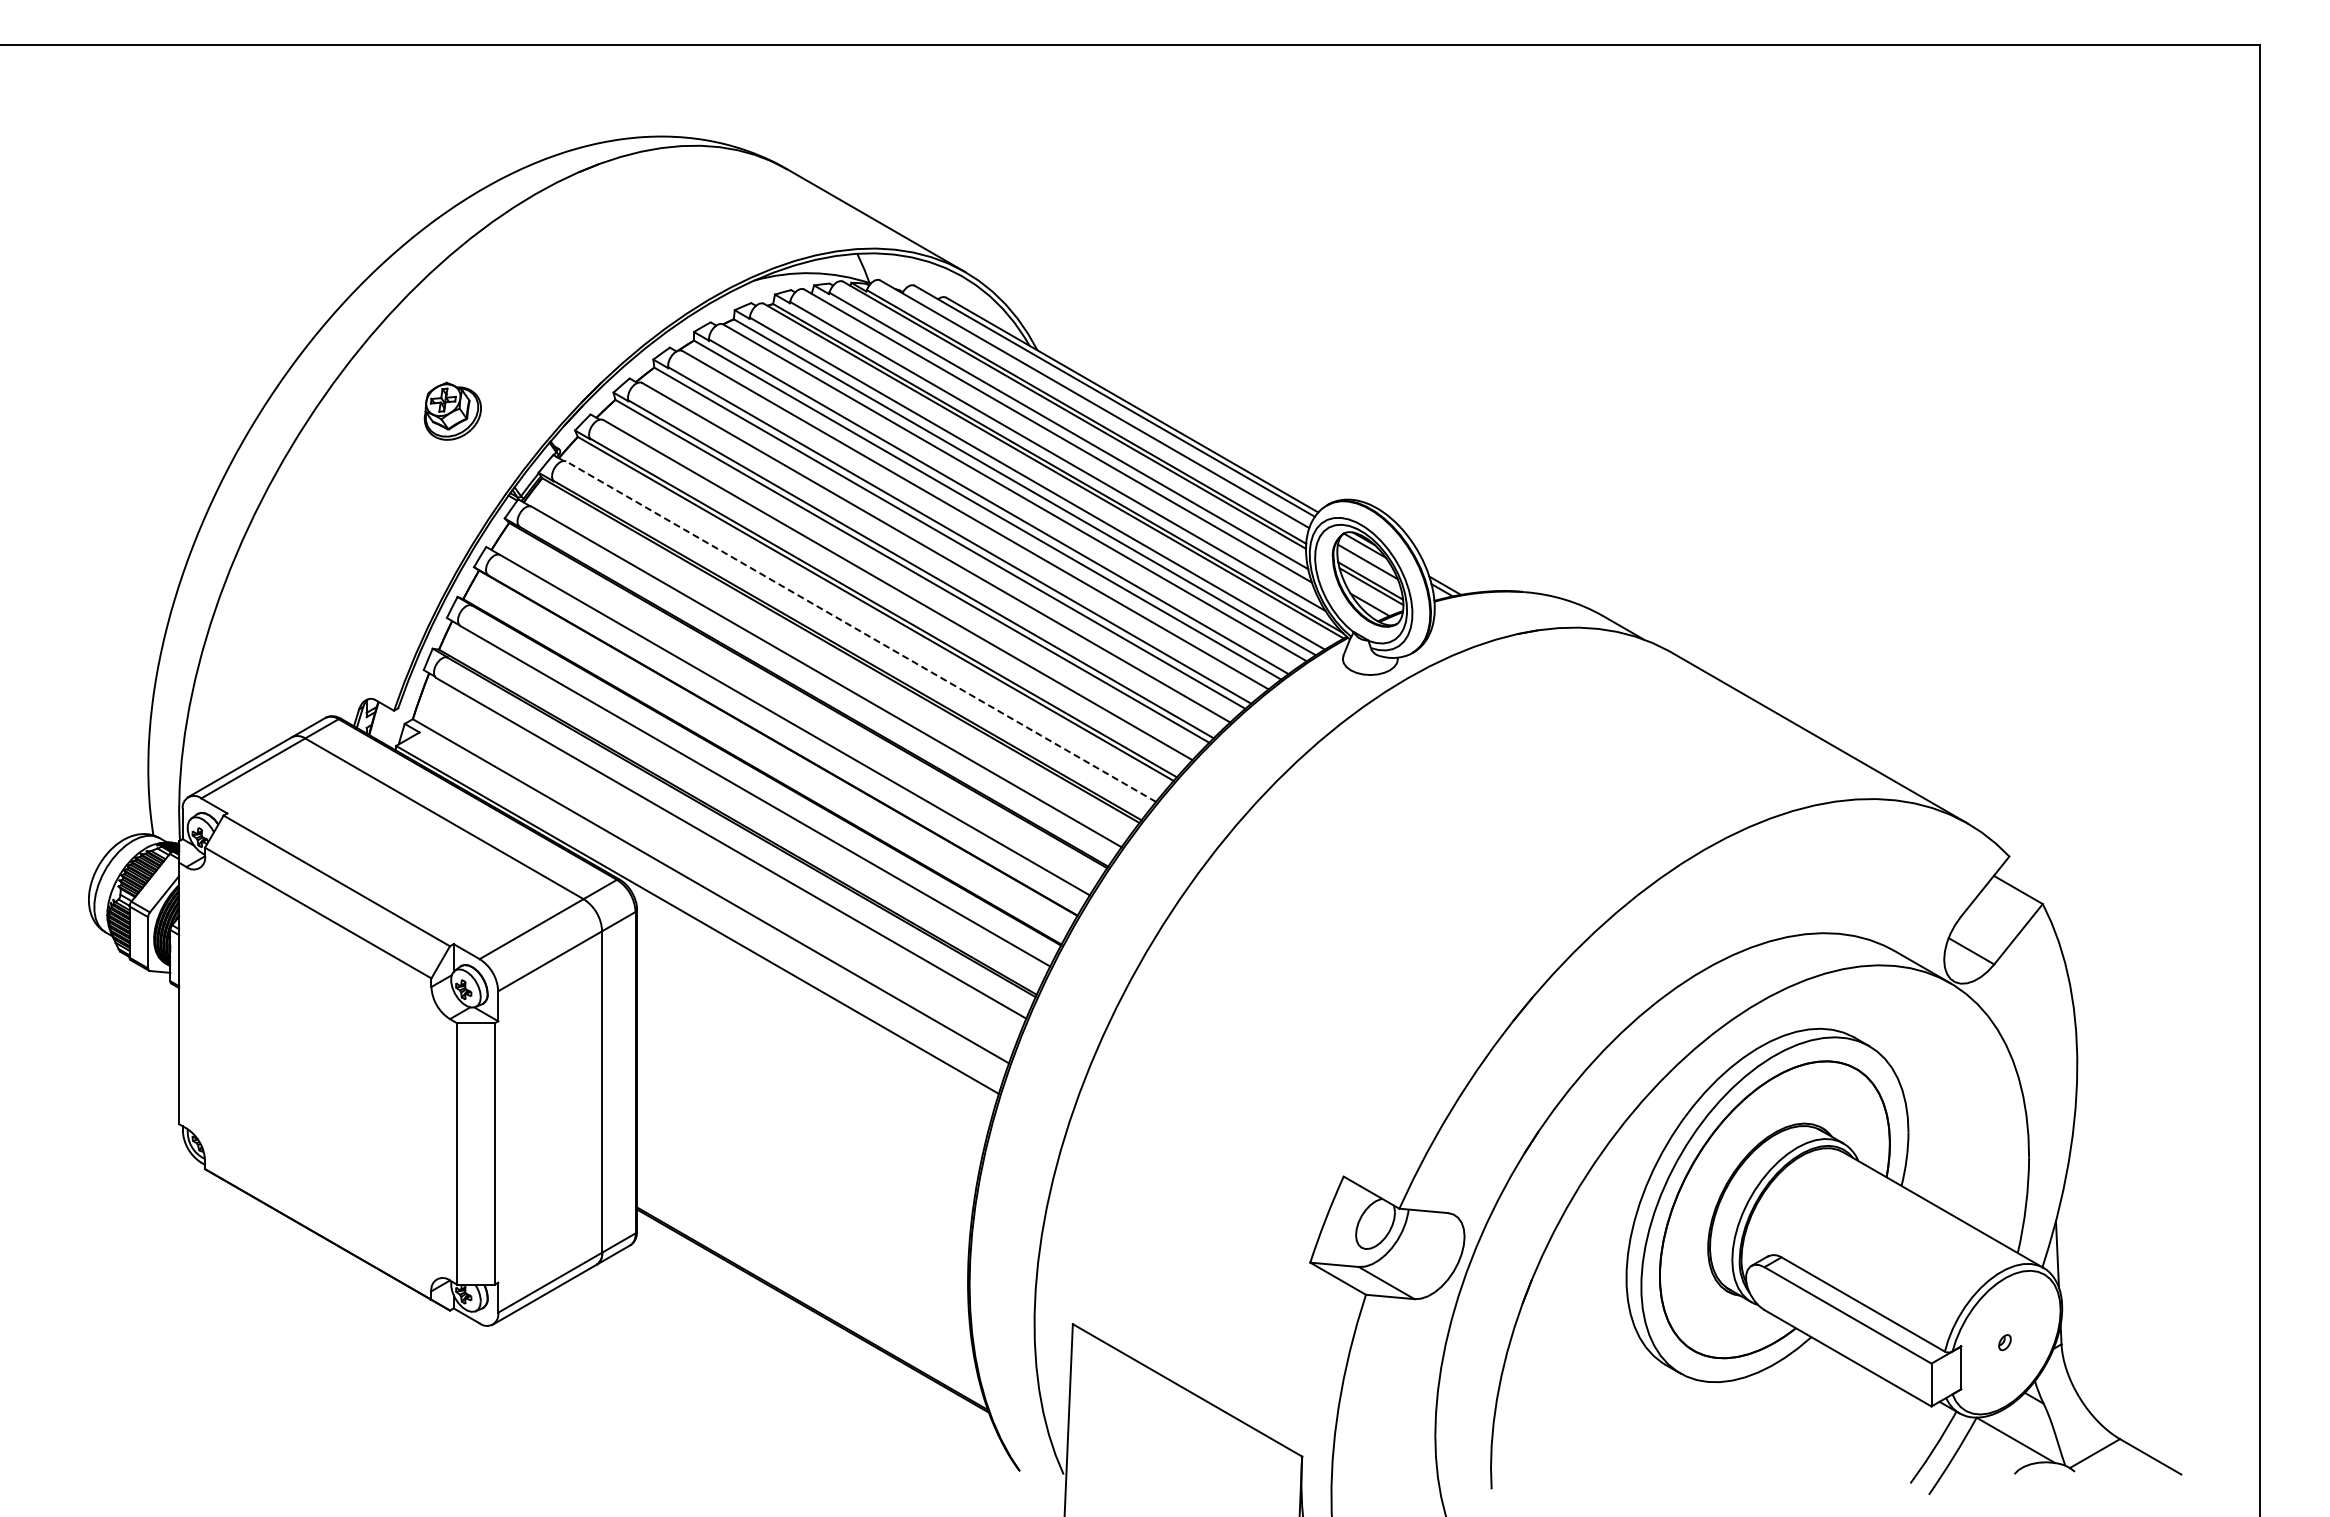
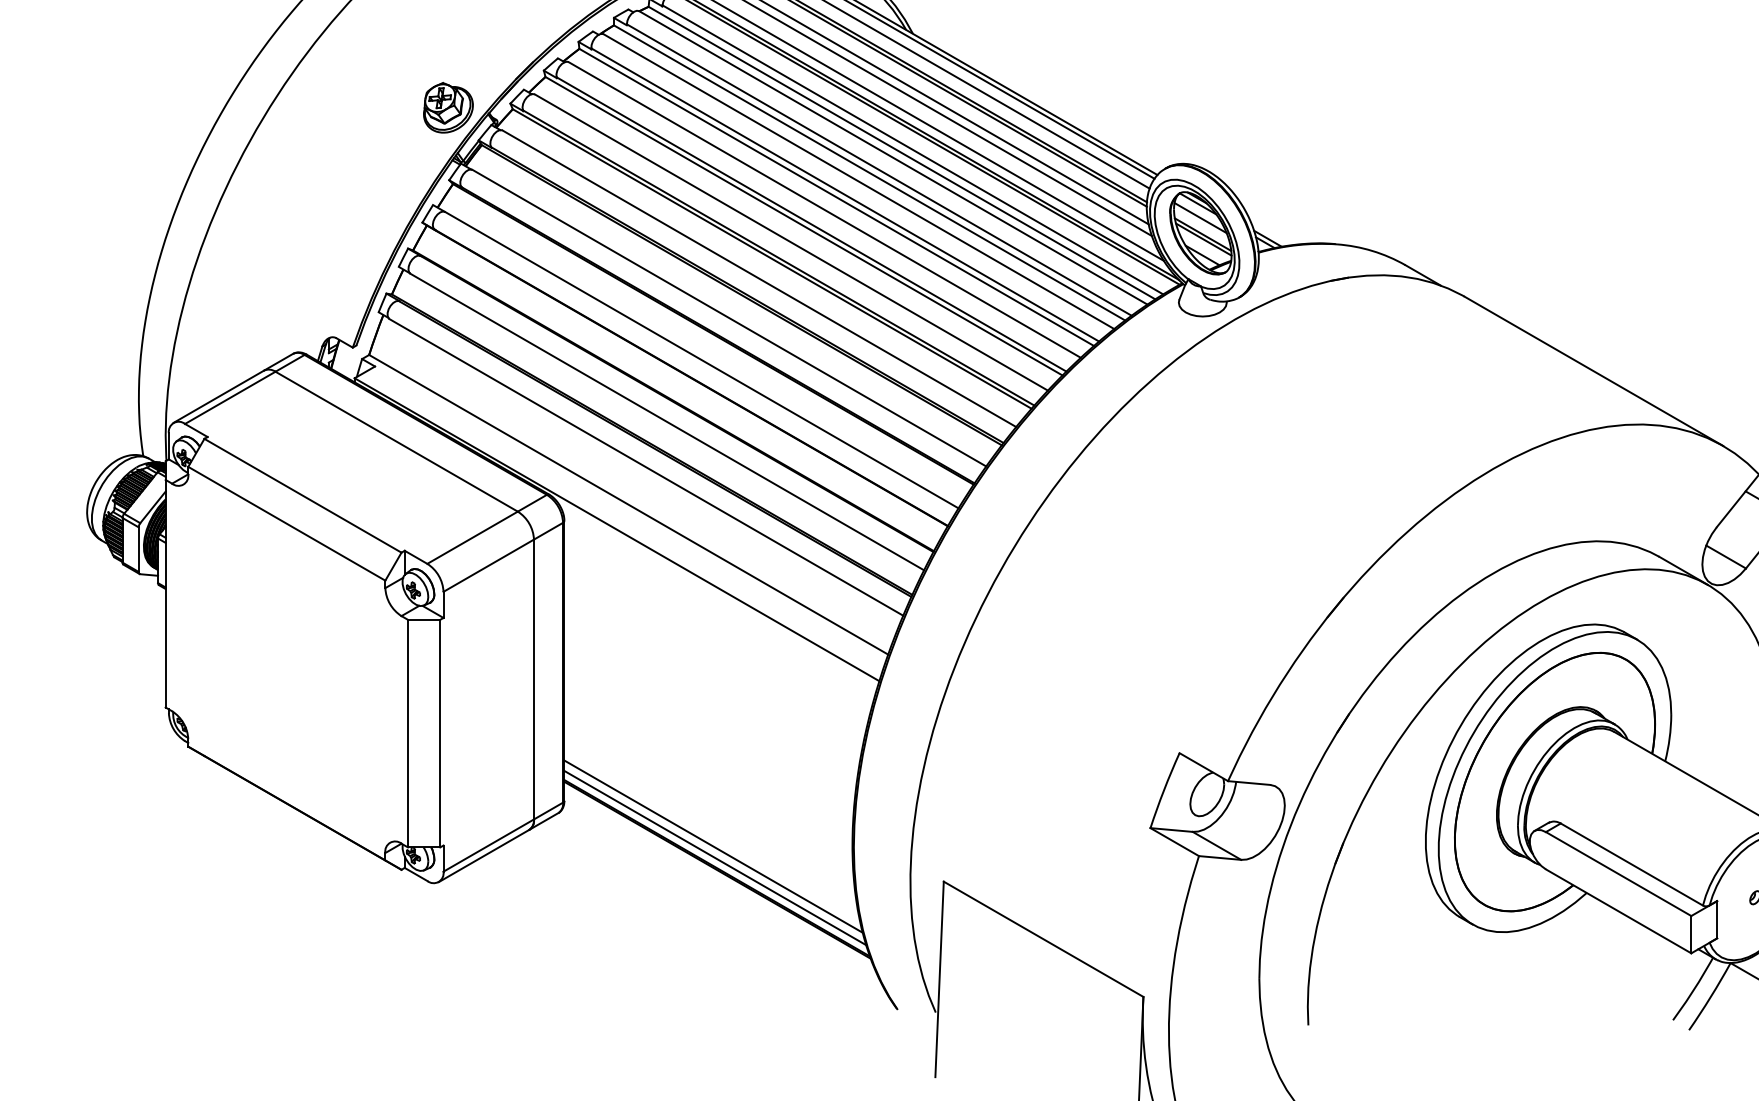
part: (452, 410) -> (448, 107), moved
line: (861, 631) -> (759, 278), dashed -> solid
line: (808, 1283) -> (713, 846), added
line: (810, 1296) -> (715, 857), added

